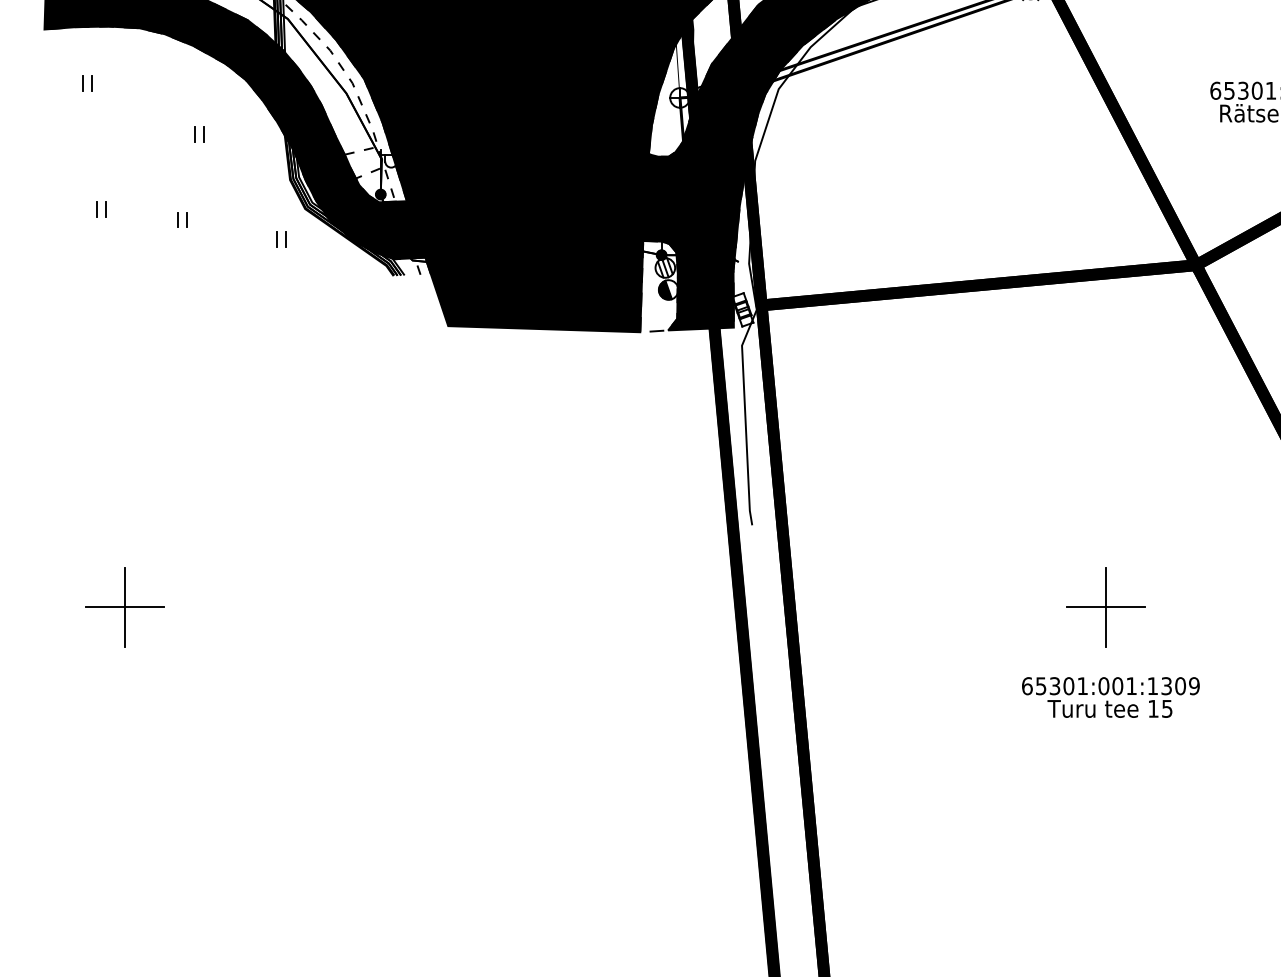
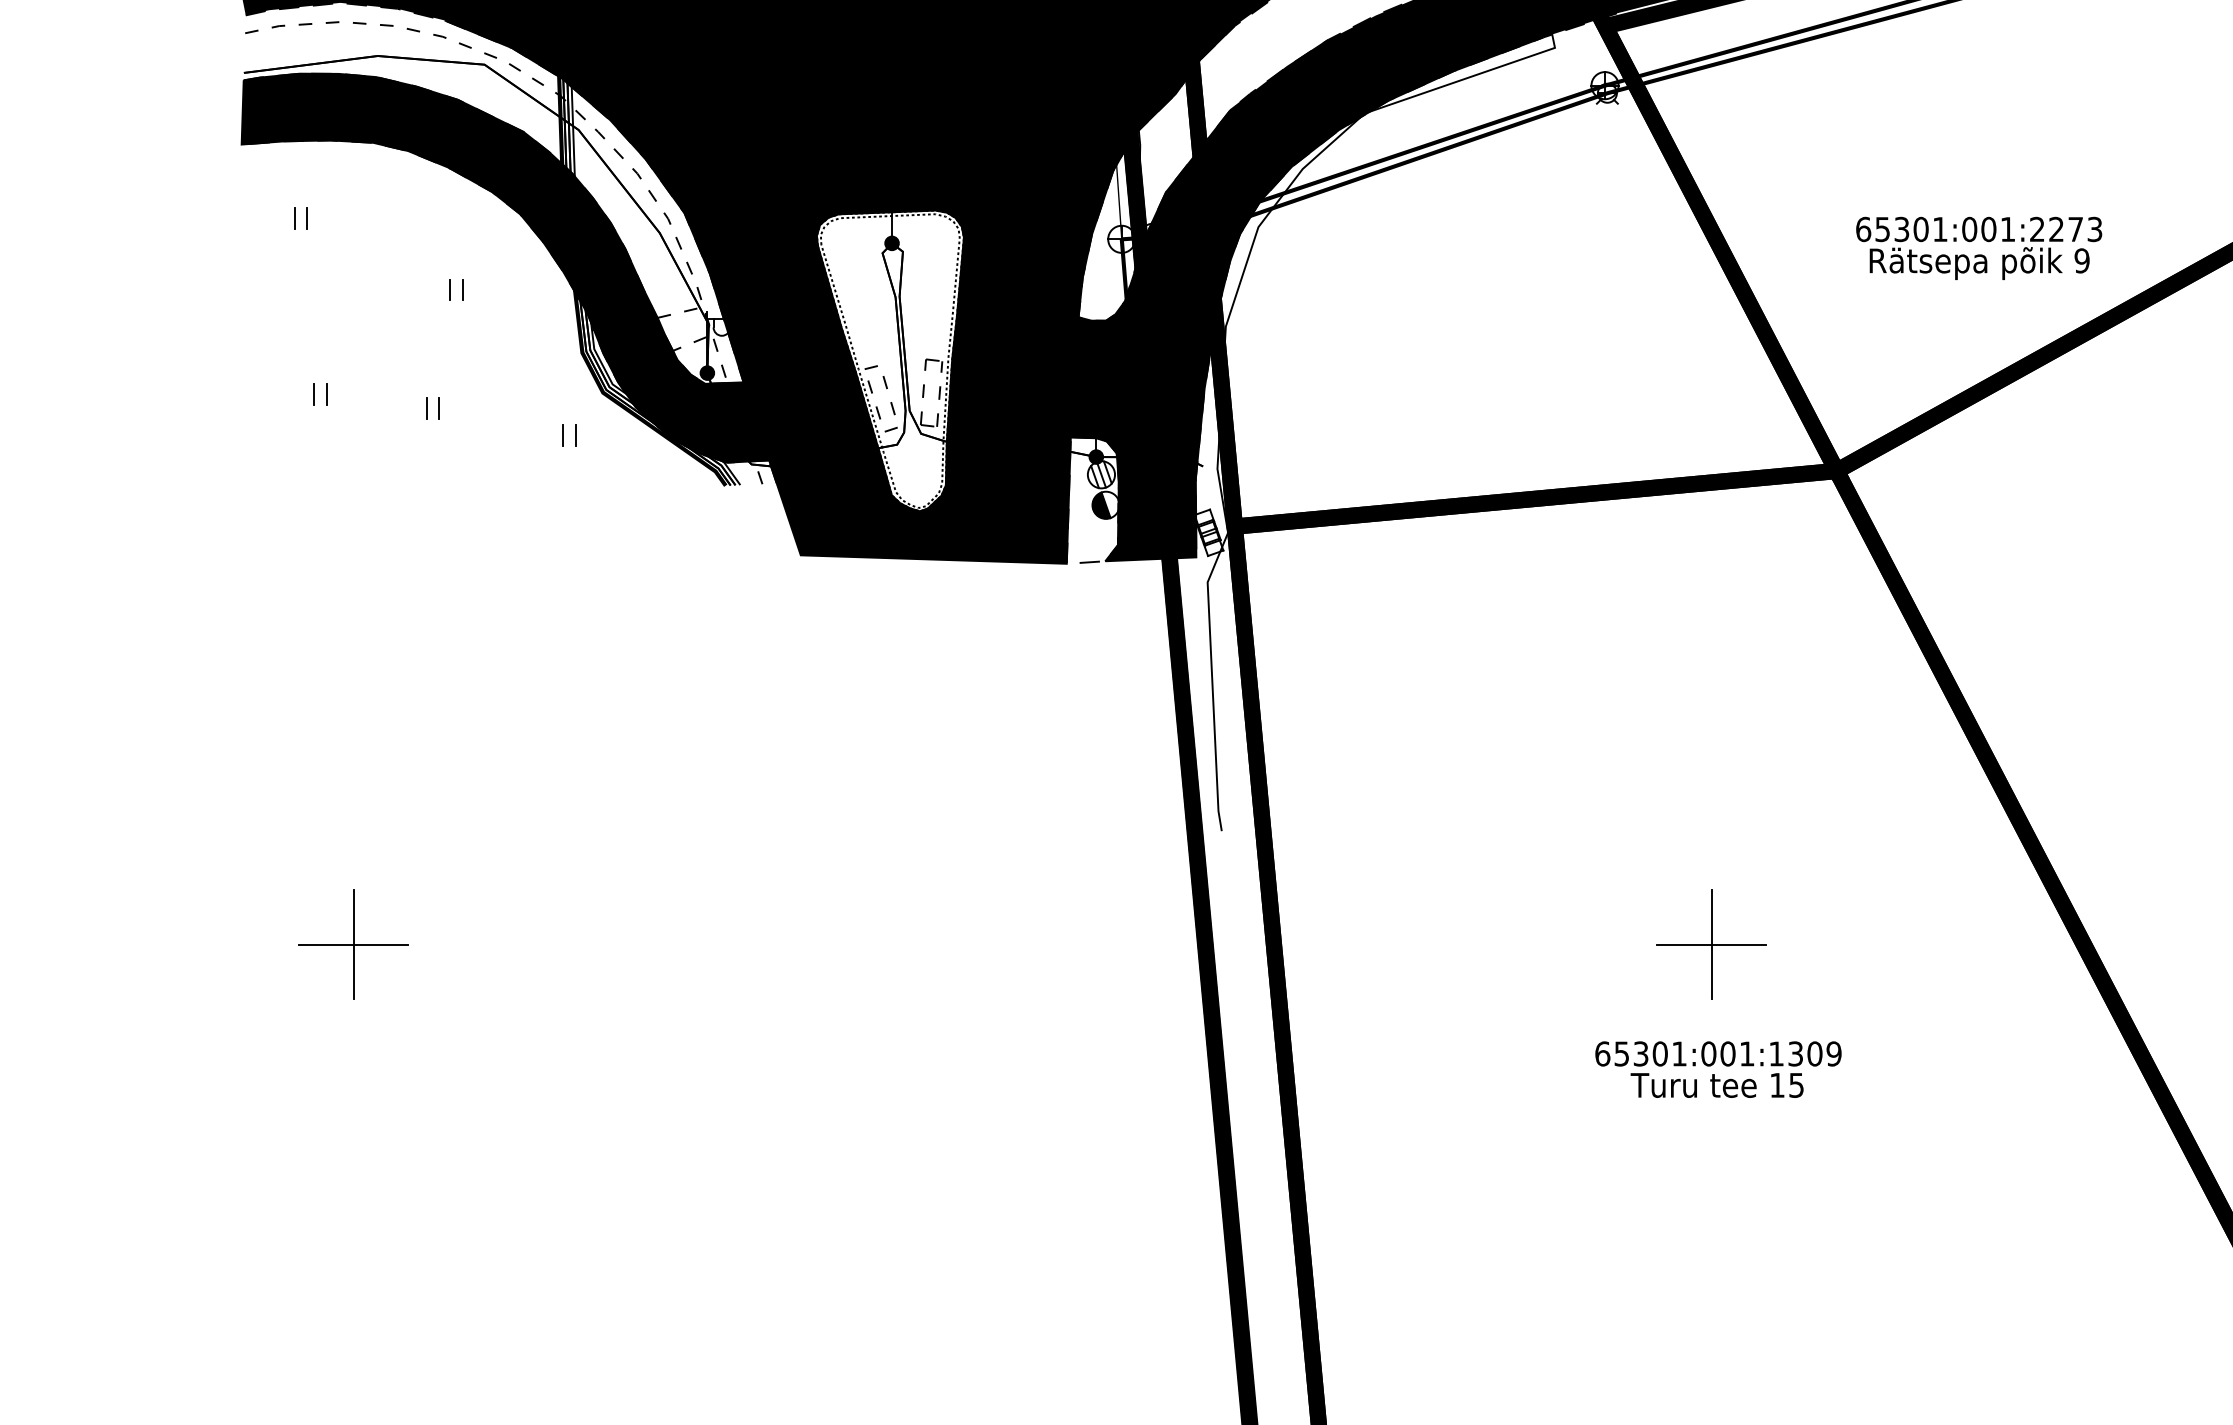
fill: (512, 185) -> (889, 360), removed

